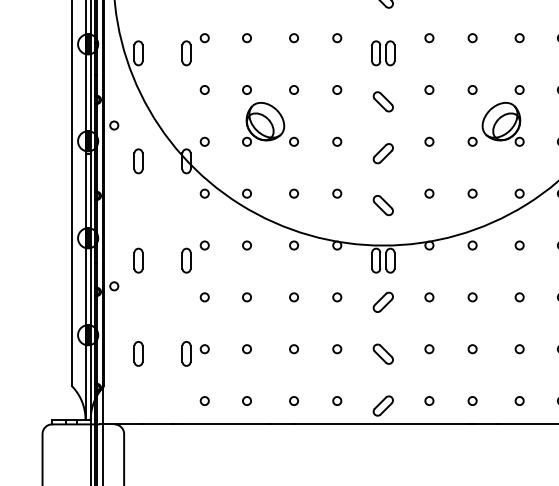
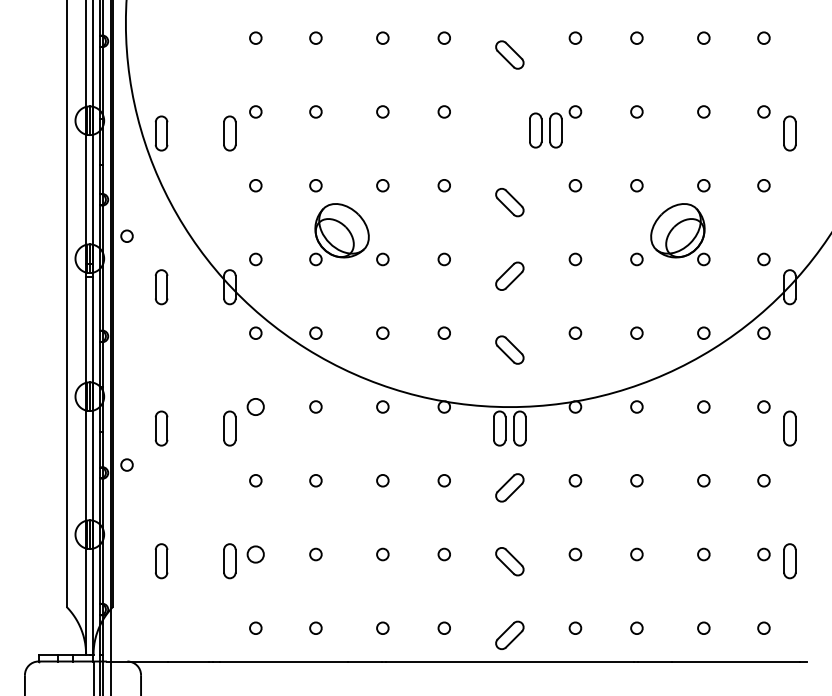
part: (383, 53) -> (545, 130), moved
circle: (204, 245) -> (255, 406), size x1.4
circle: (204, 349) -> (255, 554), size x1.4

